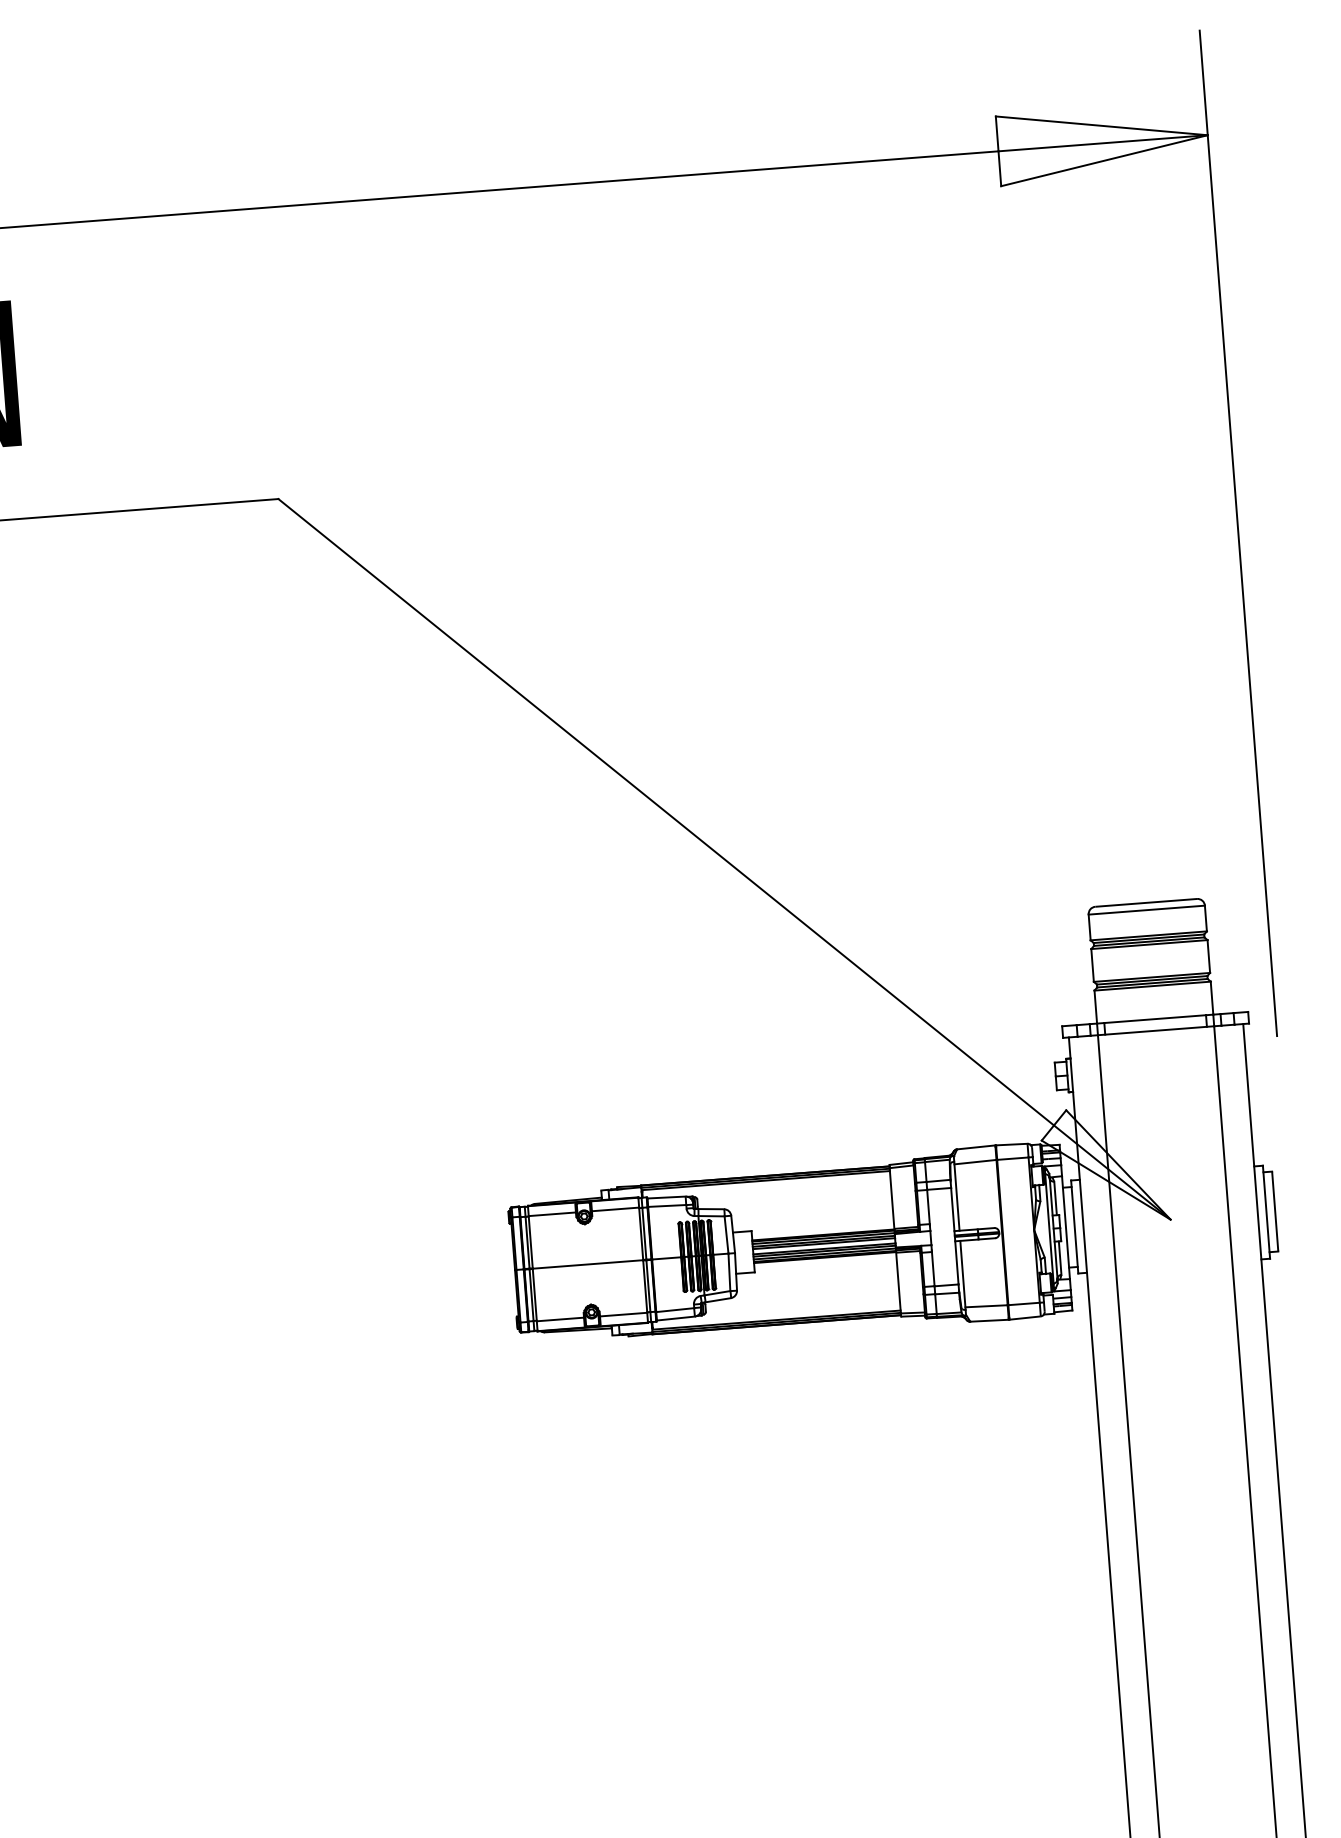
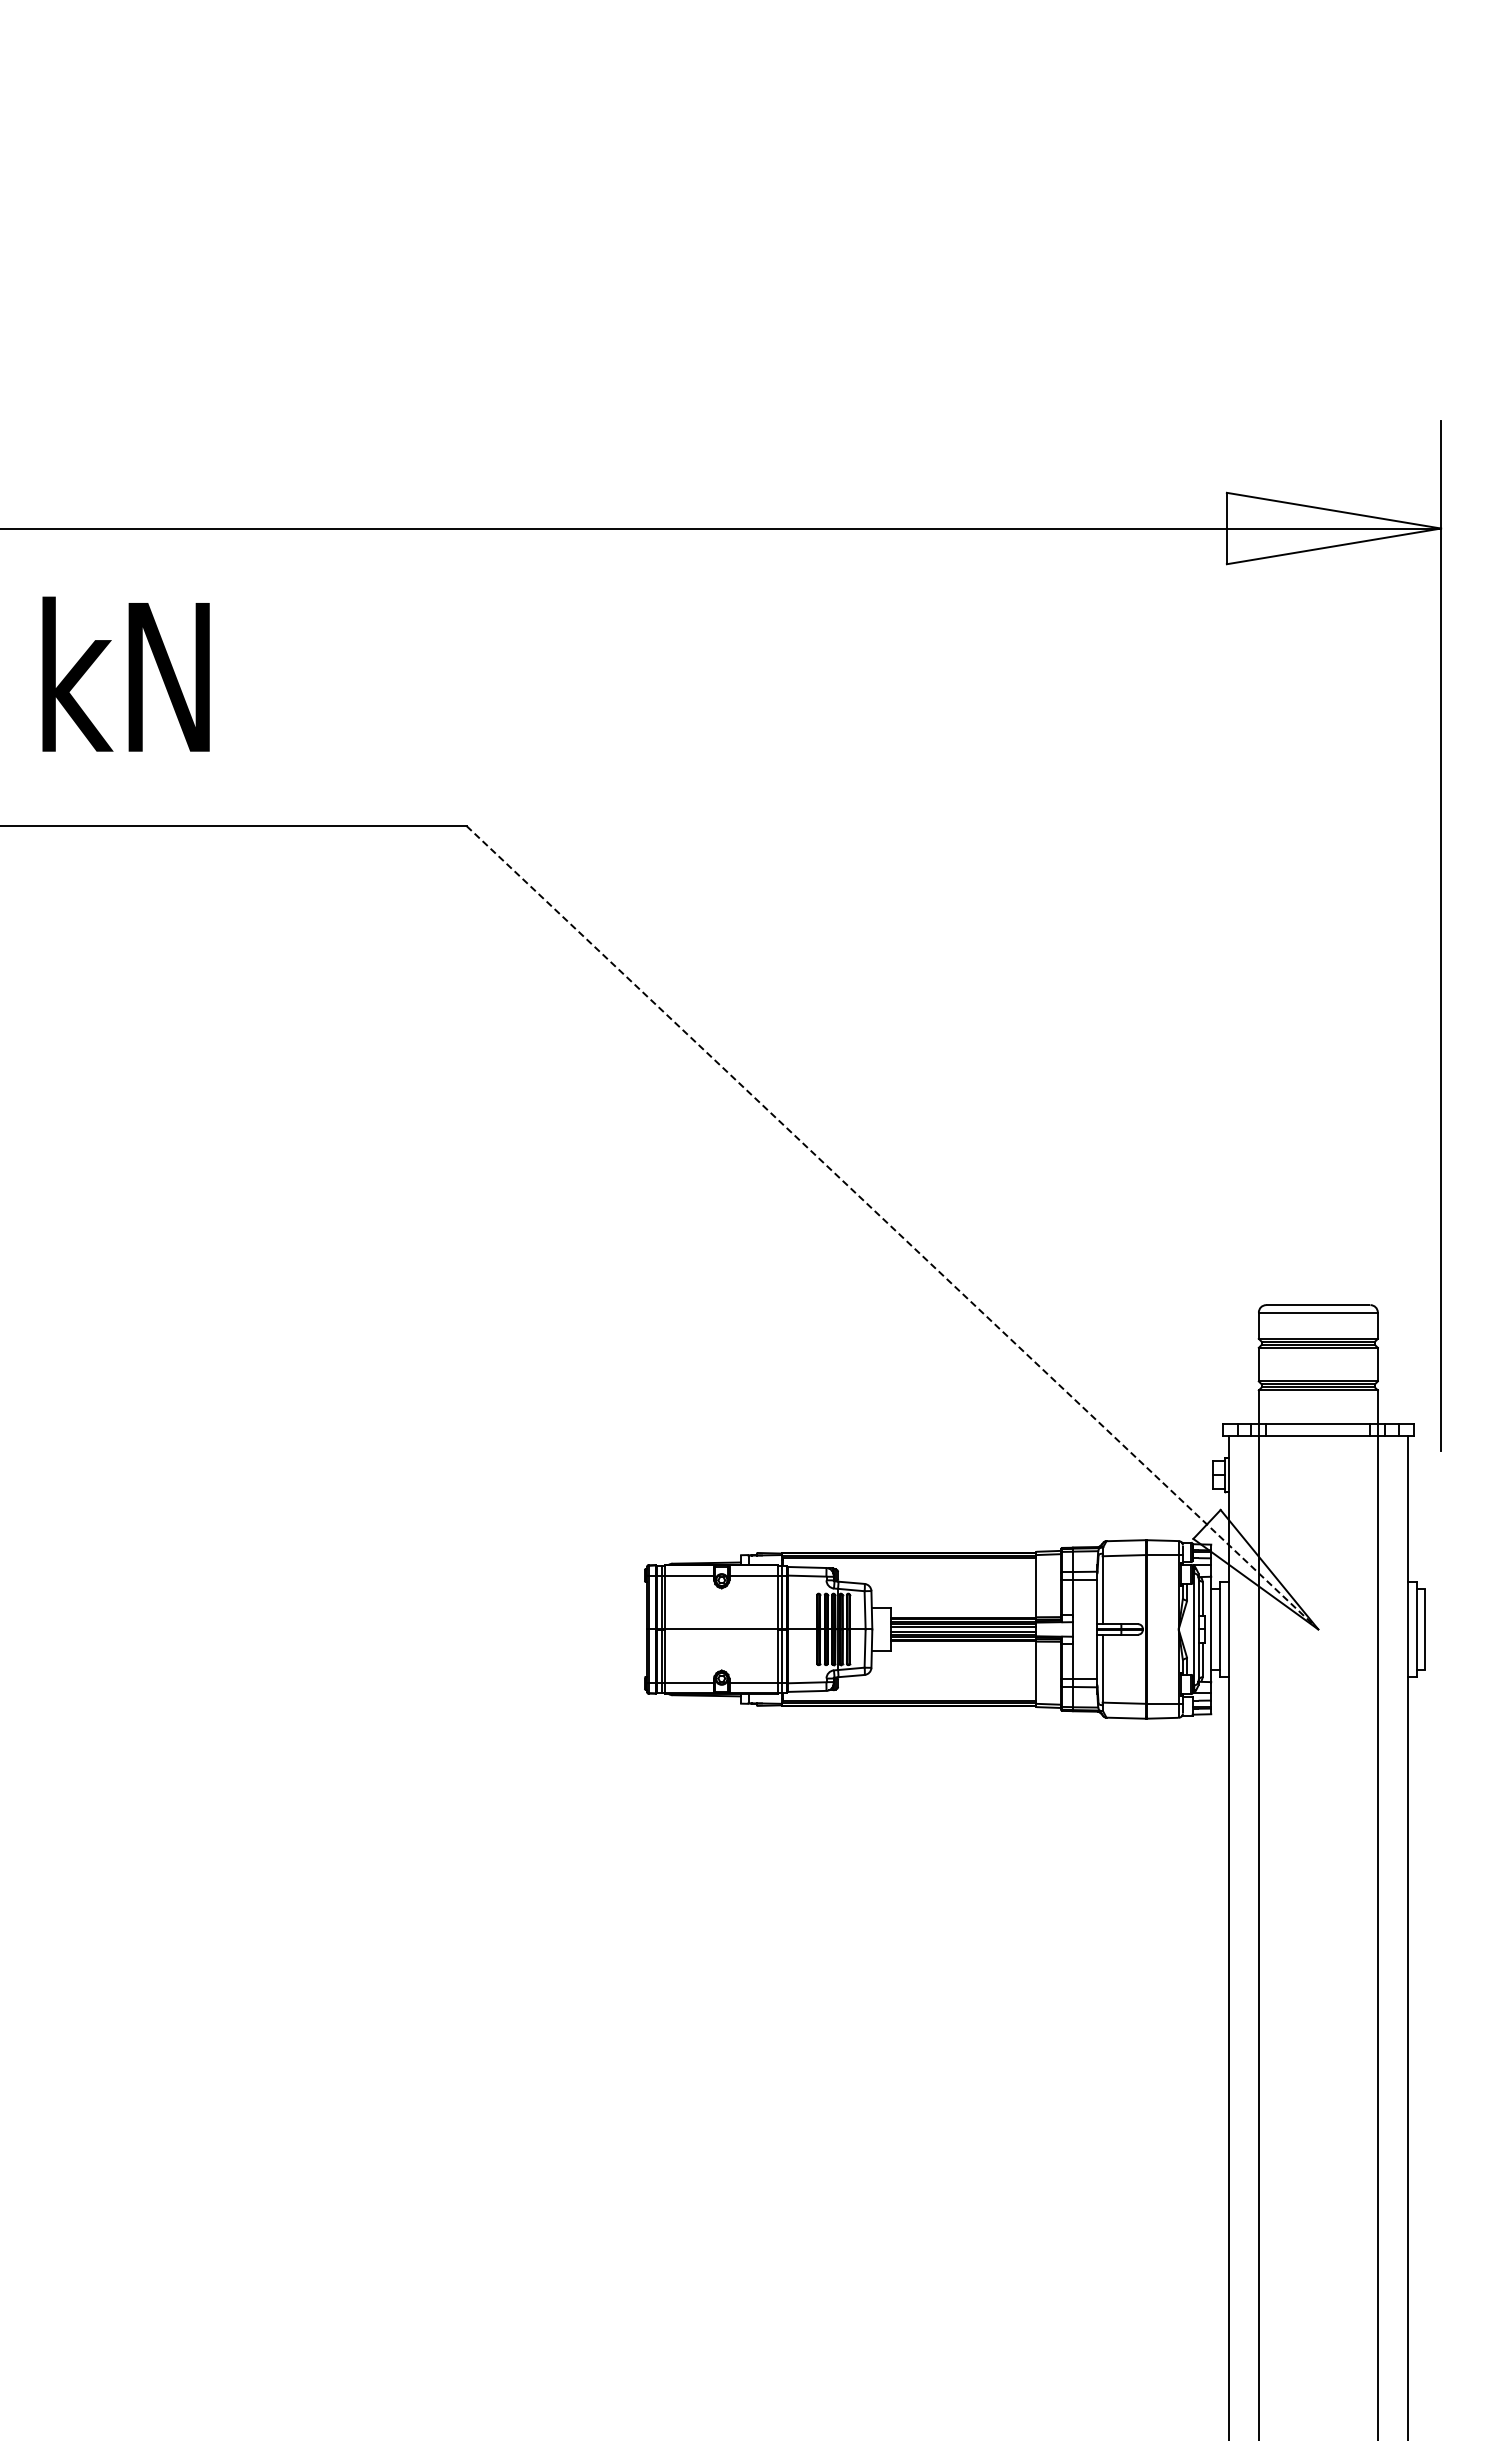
line: (724, 860) -> (892, 1228), solid -> dashed

